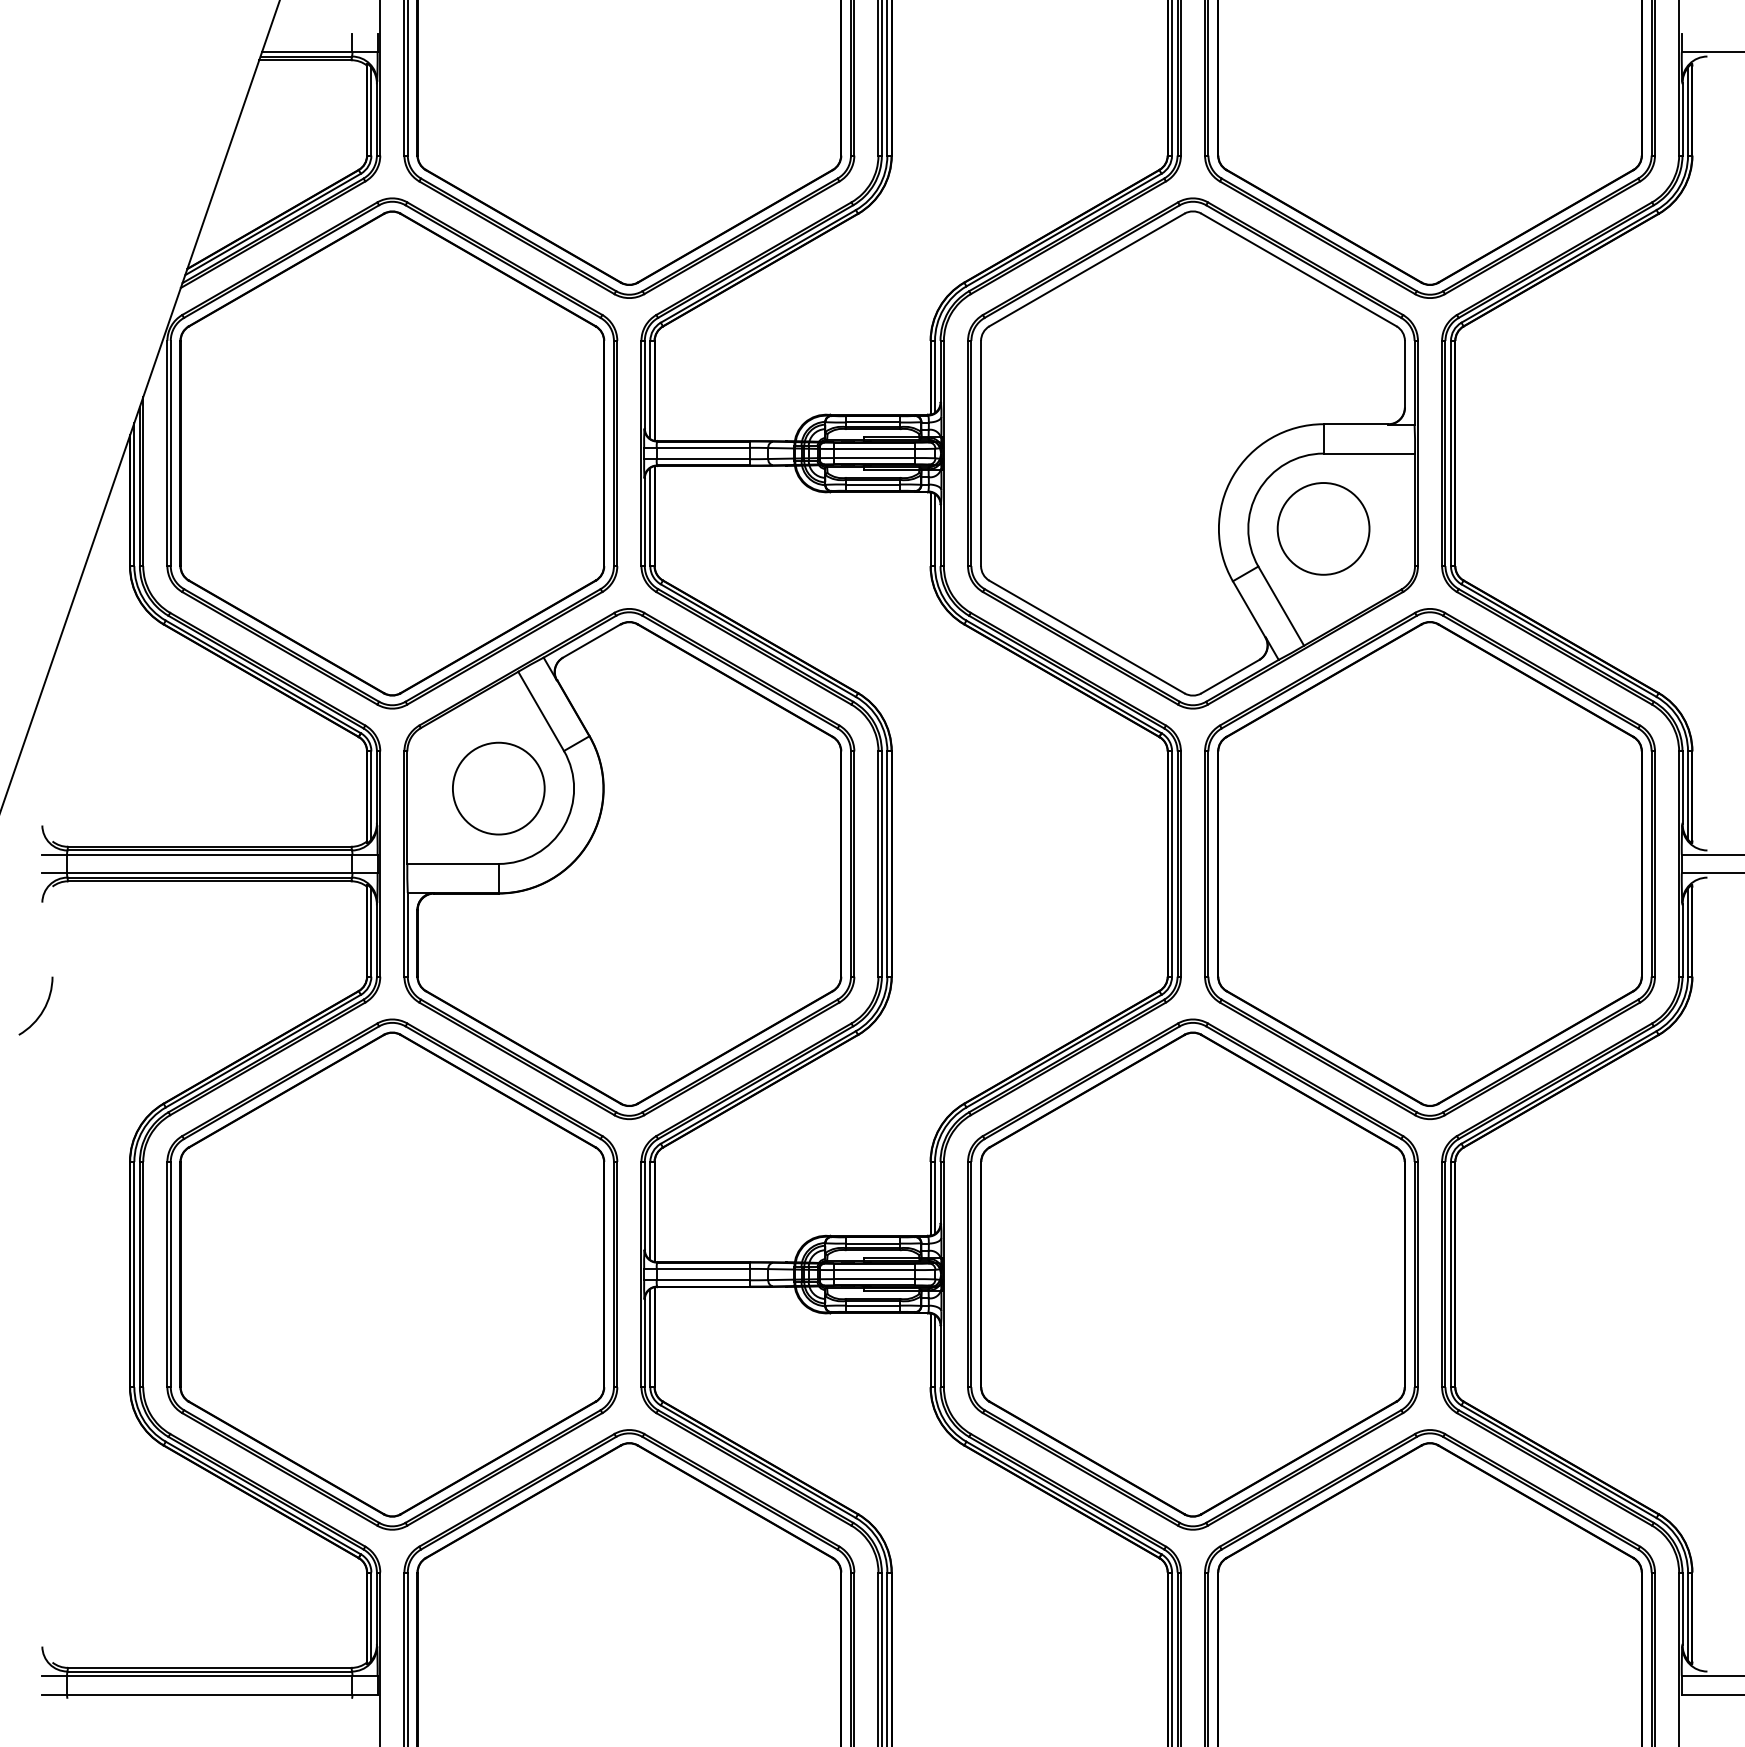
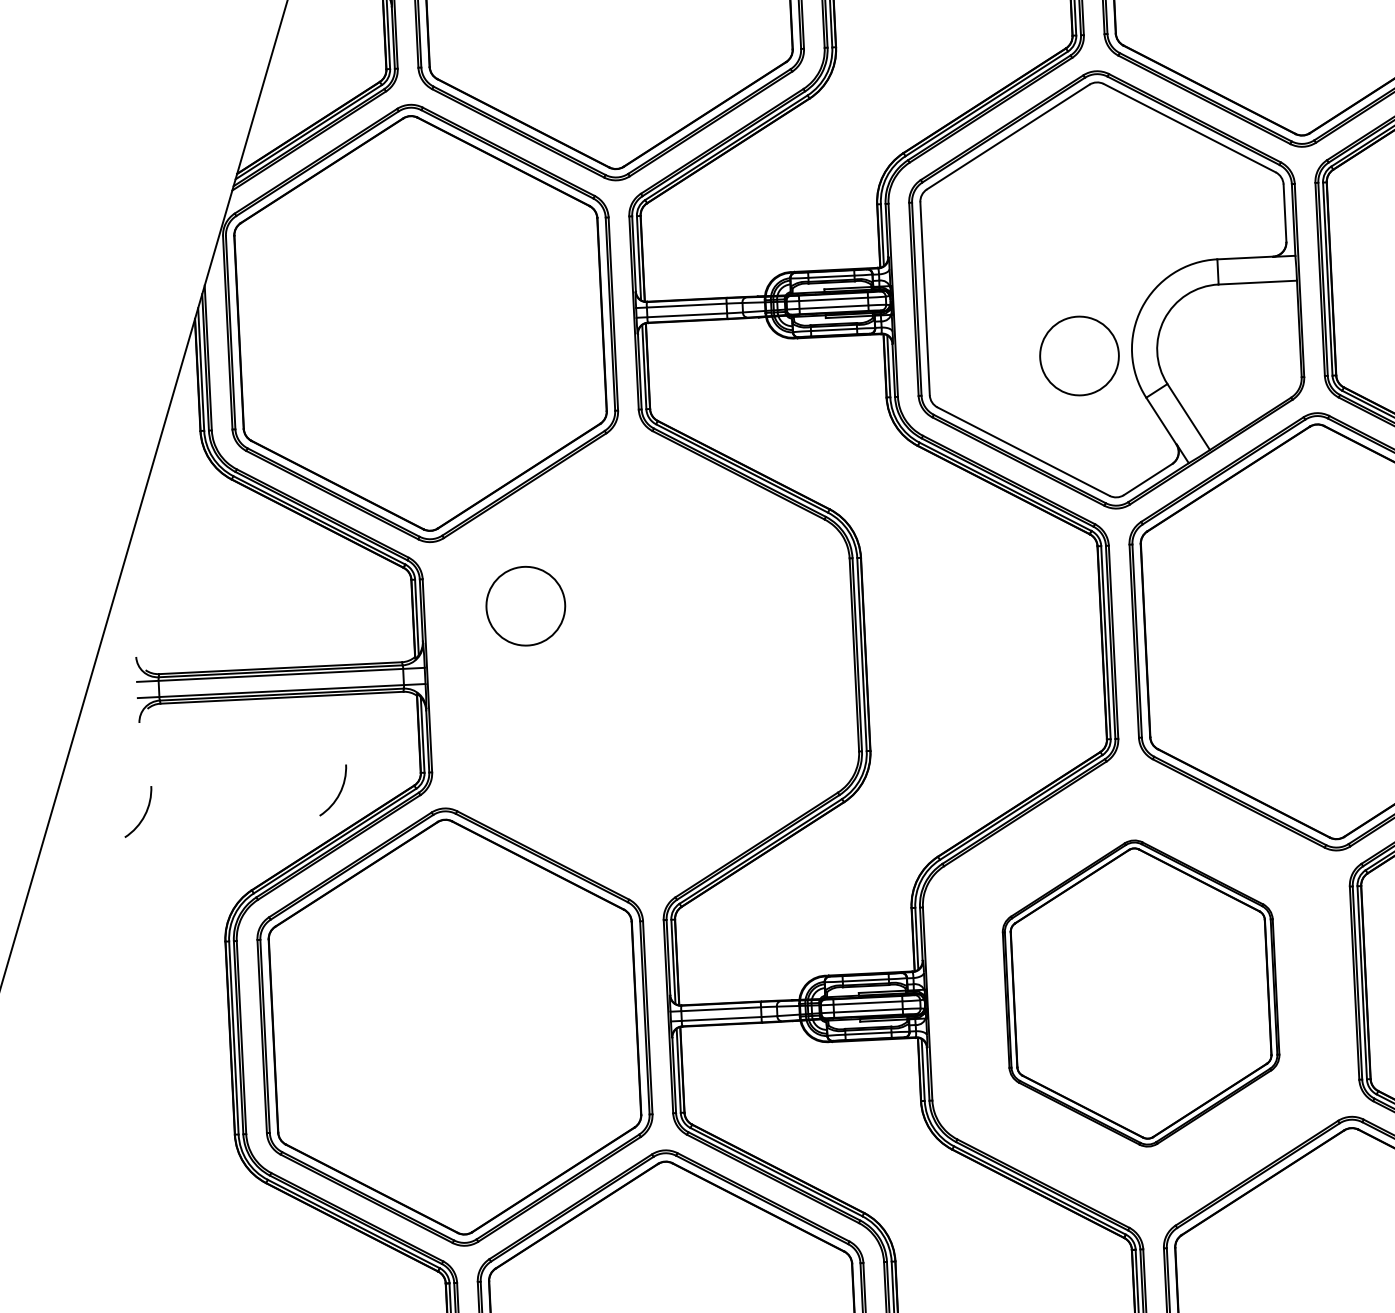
circle: (1323, 528) -> (1079, 355), moved
part: (629, 864) -> (641, 665), removed
arc: (270, 995) -> (338, 793), added
part: (1192, 1274) -> (1140, 993), size x0.7

